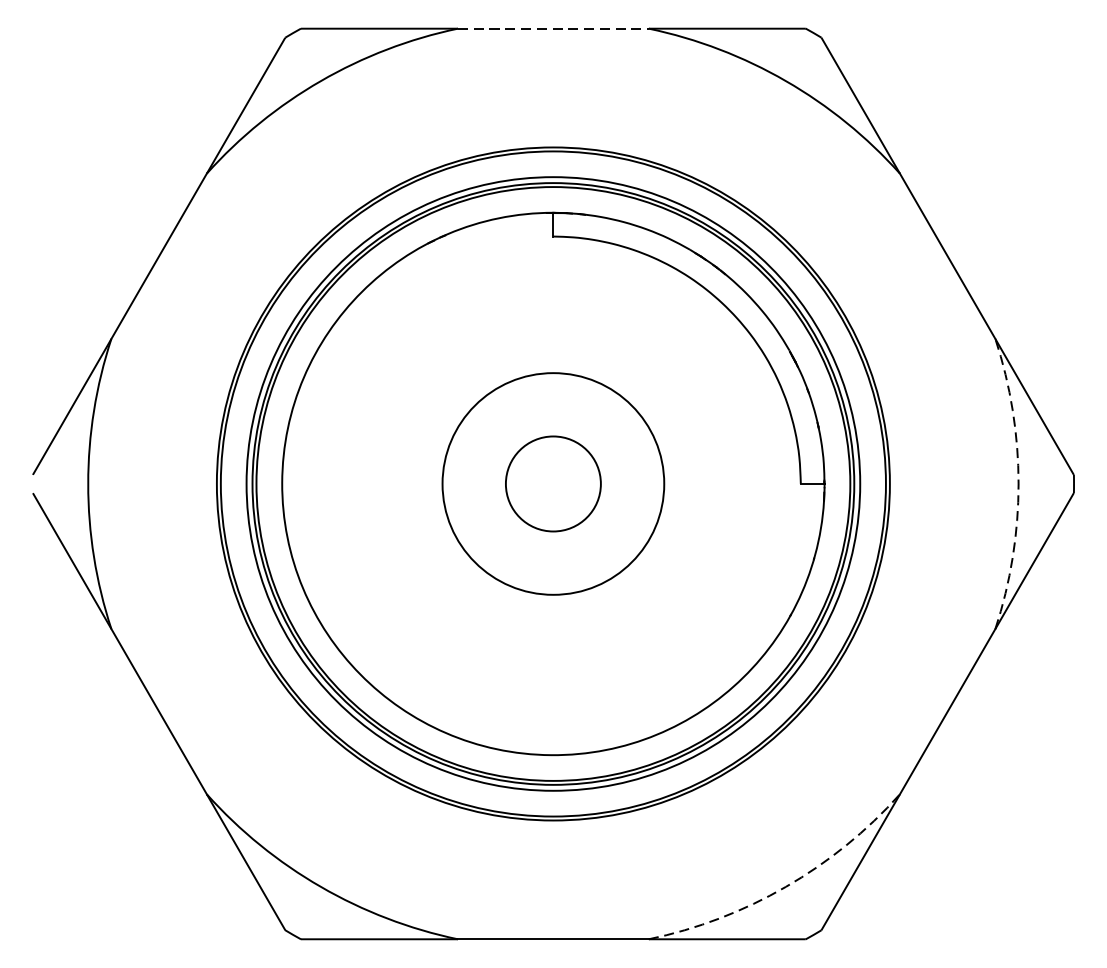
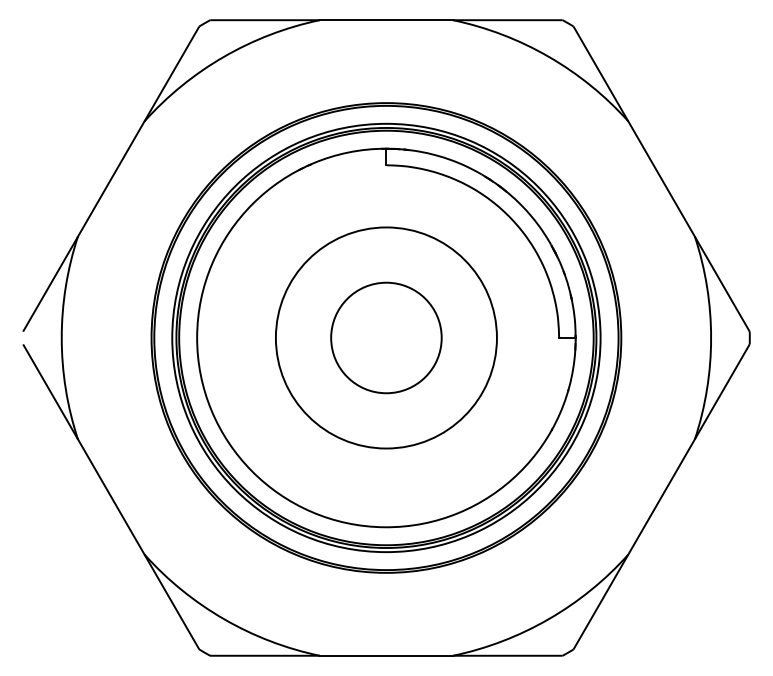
line: (553, 29) -> (386, 20), dashed -> solid
circle: (552, 483) -> (385, 337), size x1.43
circle: (553, 483) -> (386, 337), size x1.67
arc: (1019, 483) -> (711, 337), dashed -> solid
arc: (785, 887) -> (548, 619), dashed -> solid

